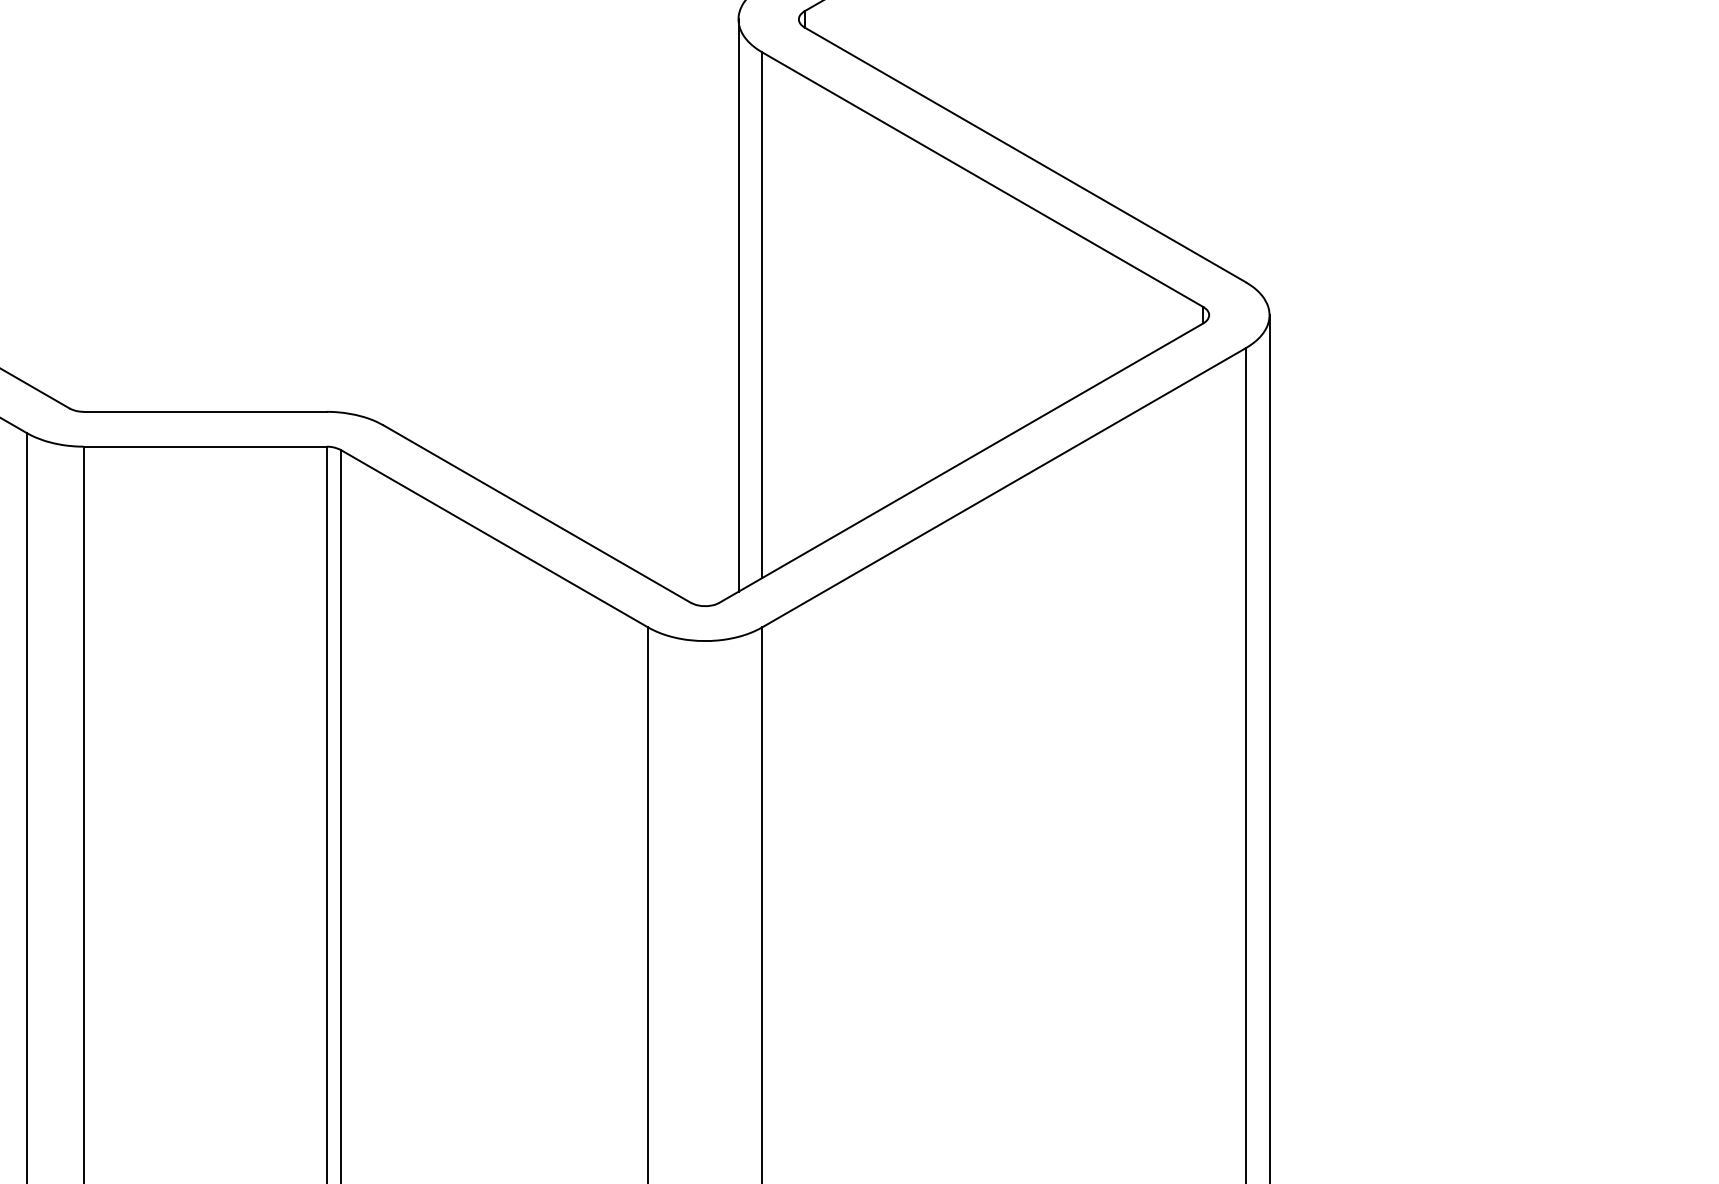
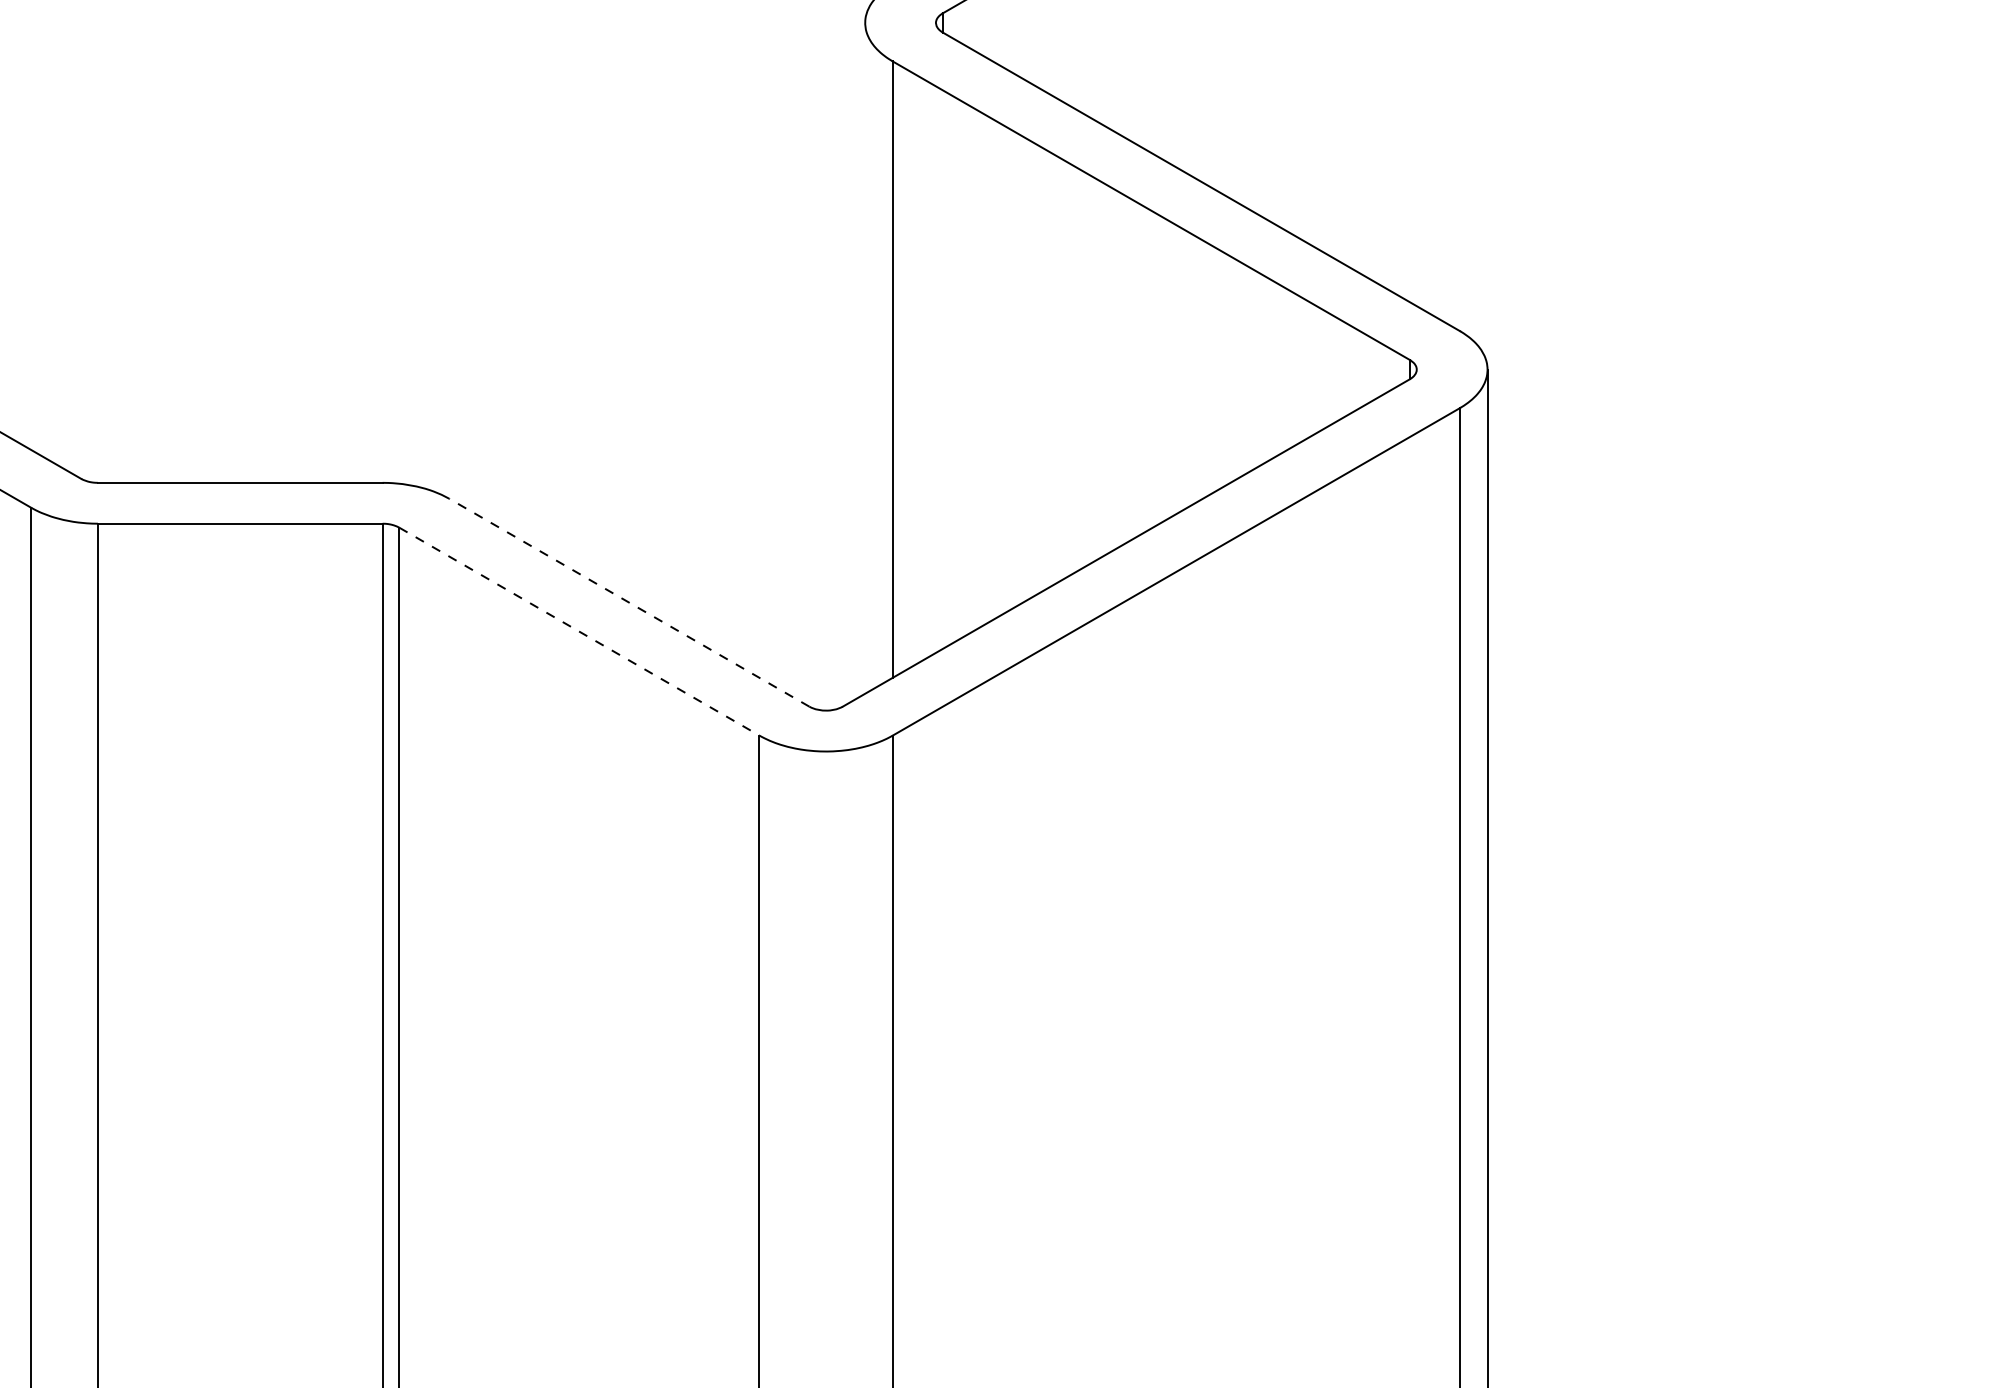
line: (738, 304) -> (865, 357), removed
line: (537, 513) -> (629, 602), solid -> dashed
line: (494, 538) -> (579, 631), solid -> dashed

